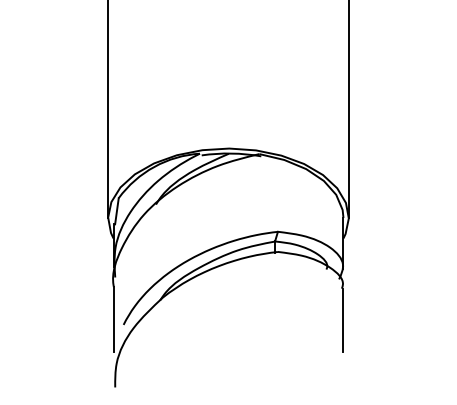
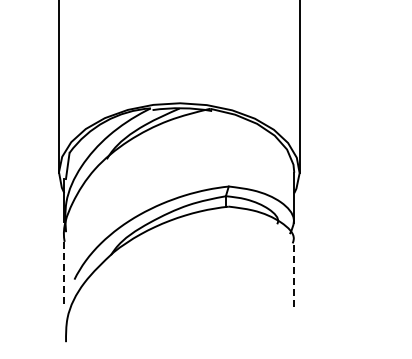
line: (113, 320) -> (64, 275), solid -> dashed
line: (343, 320) -> (294, 275), solid -> dashed

